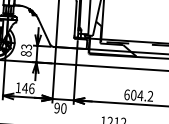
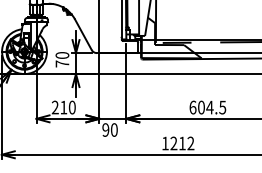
text: (26, 50) -> (62, 59), 83 -> 70
text: (24, 88) -> (63, 107), 146 -> 210
text: (150, 96) -> (222, 107), 604.2 -> 604.5

